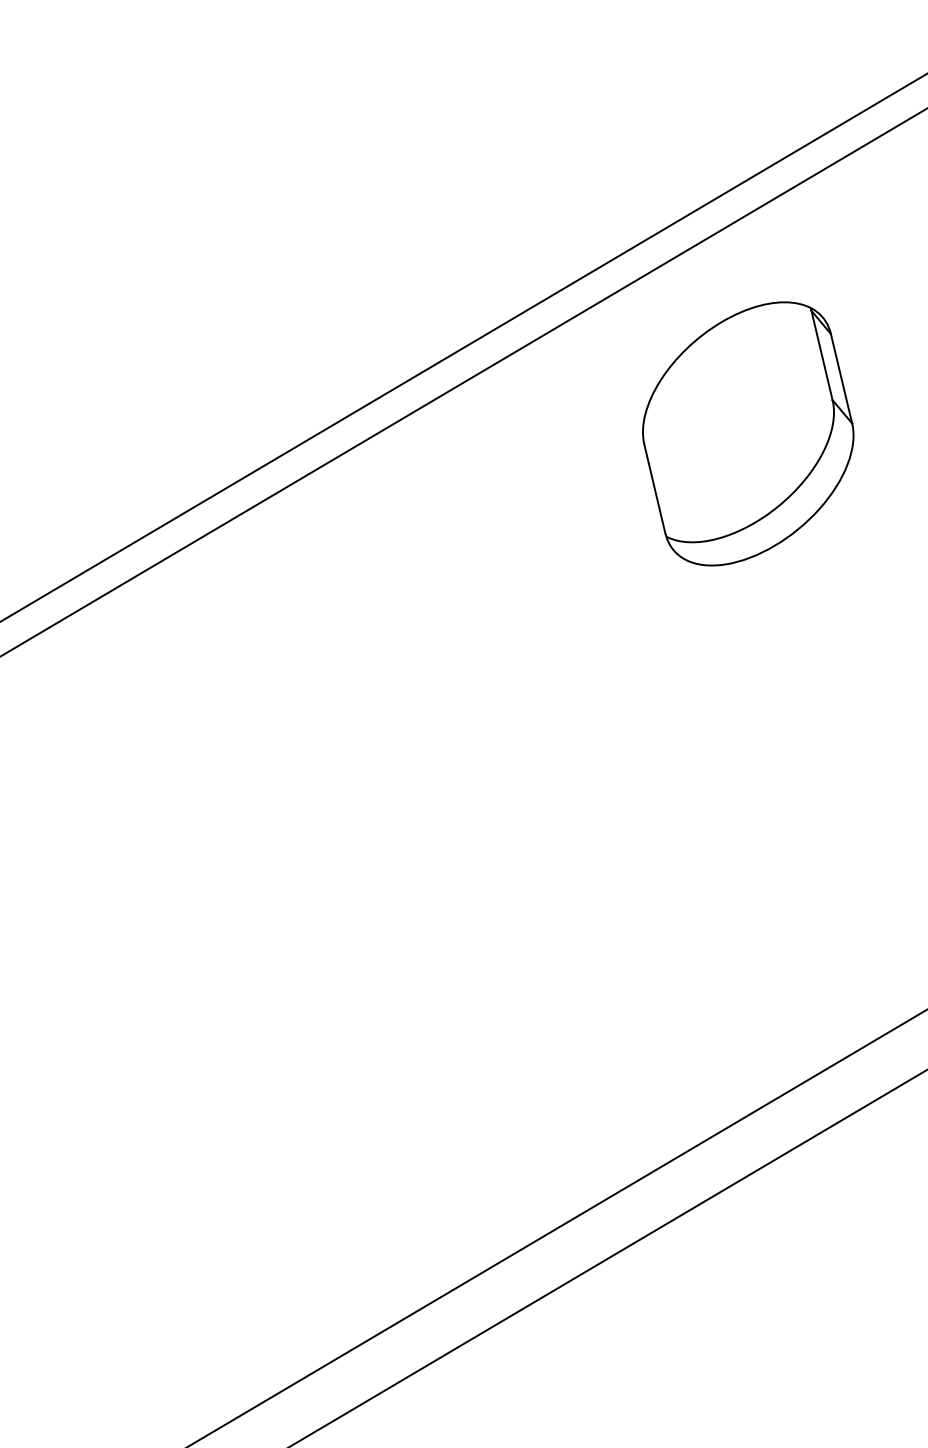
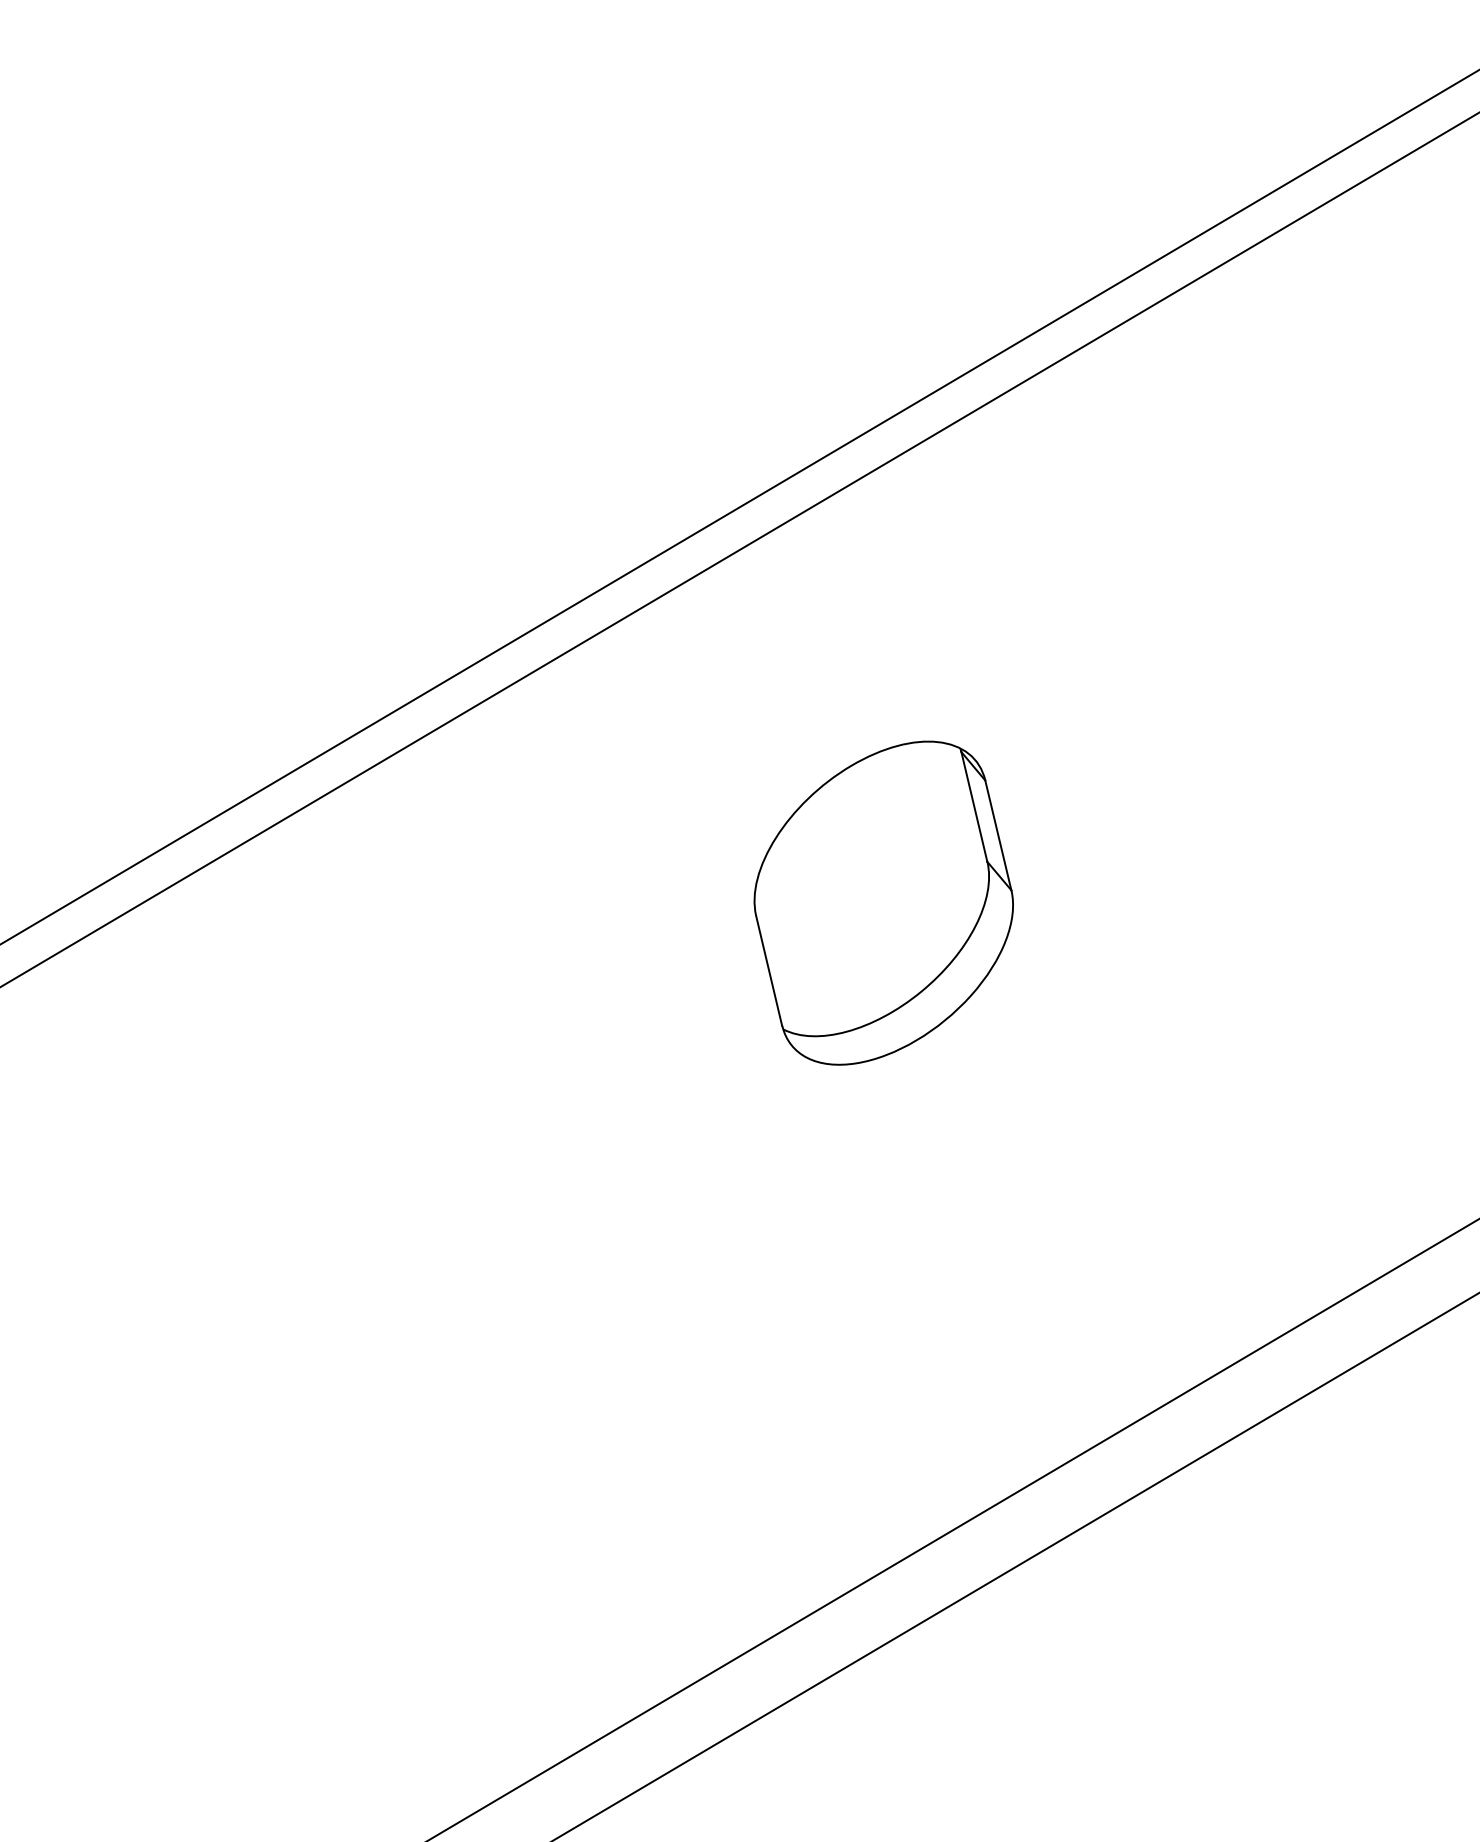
part: (748, 433) -> (883, 902), moved

